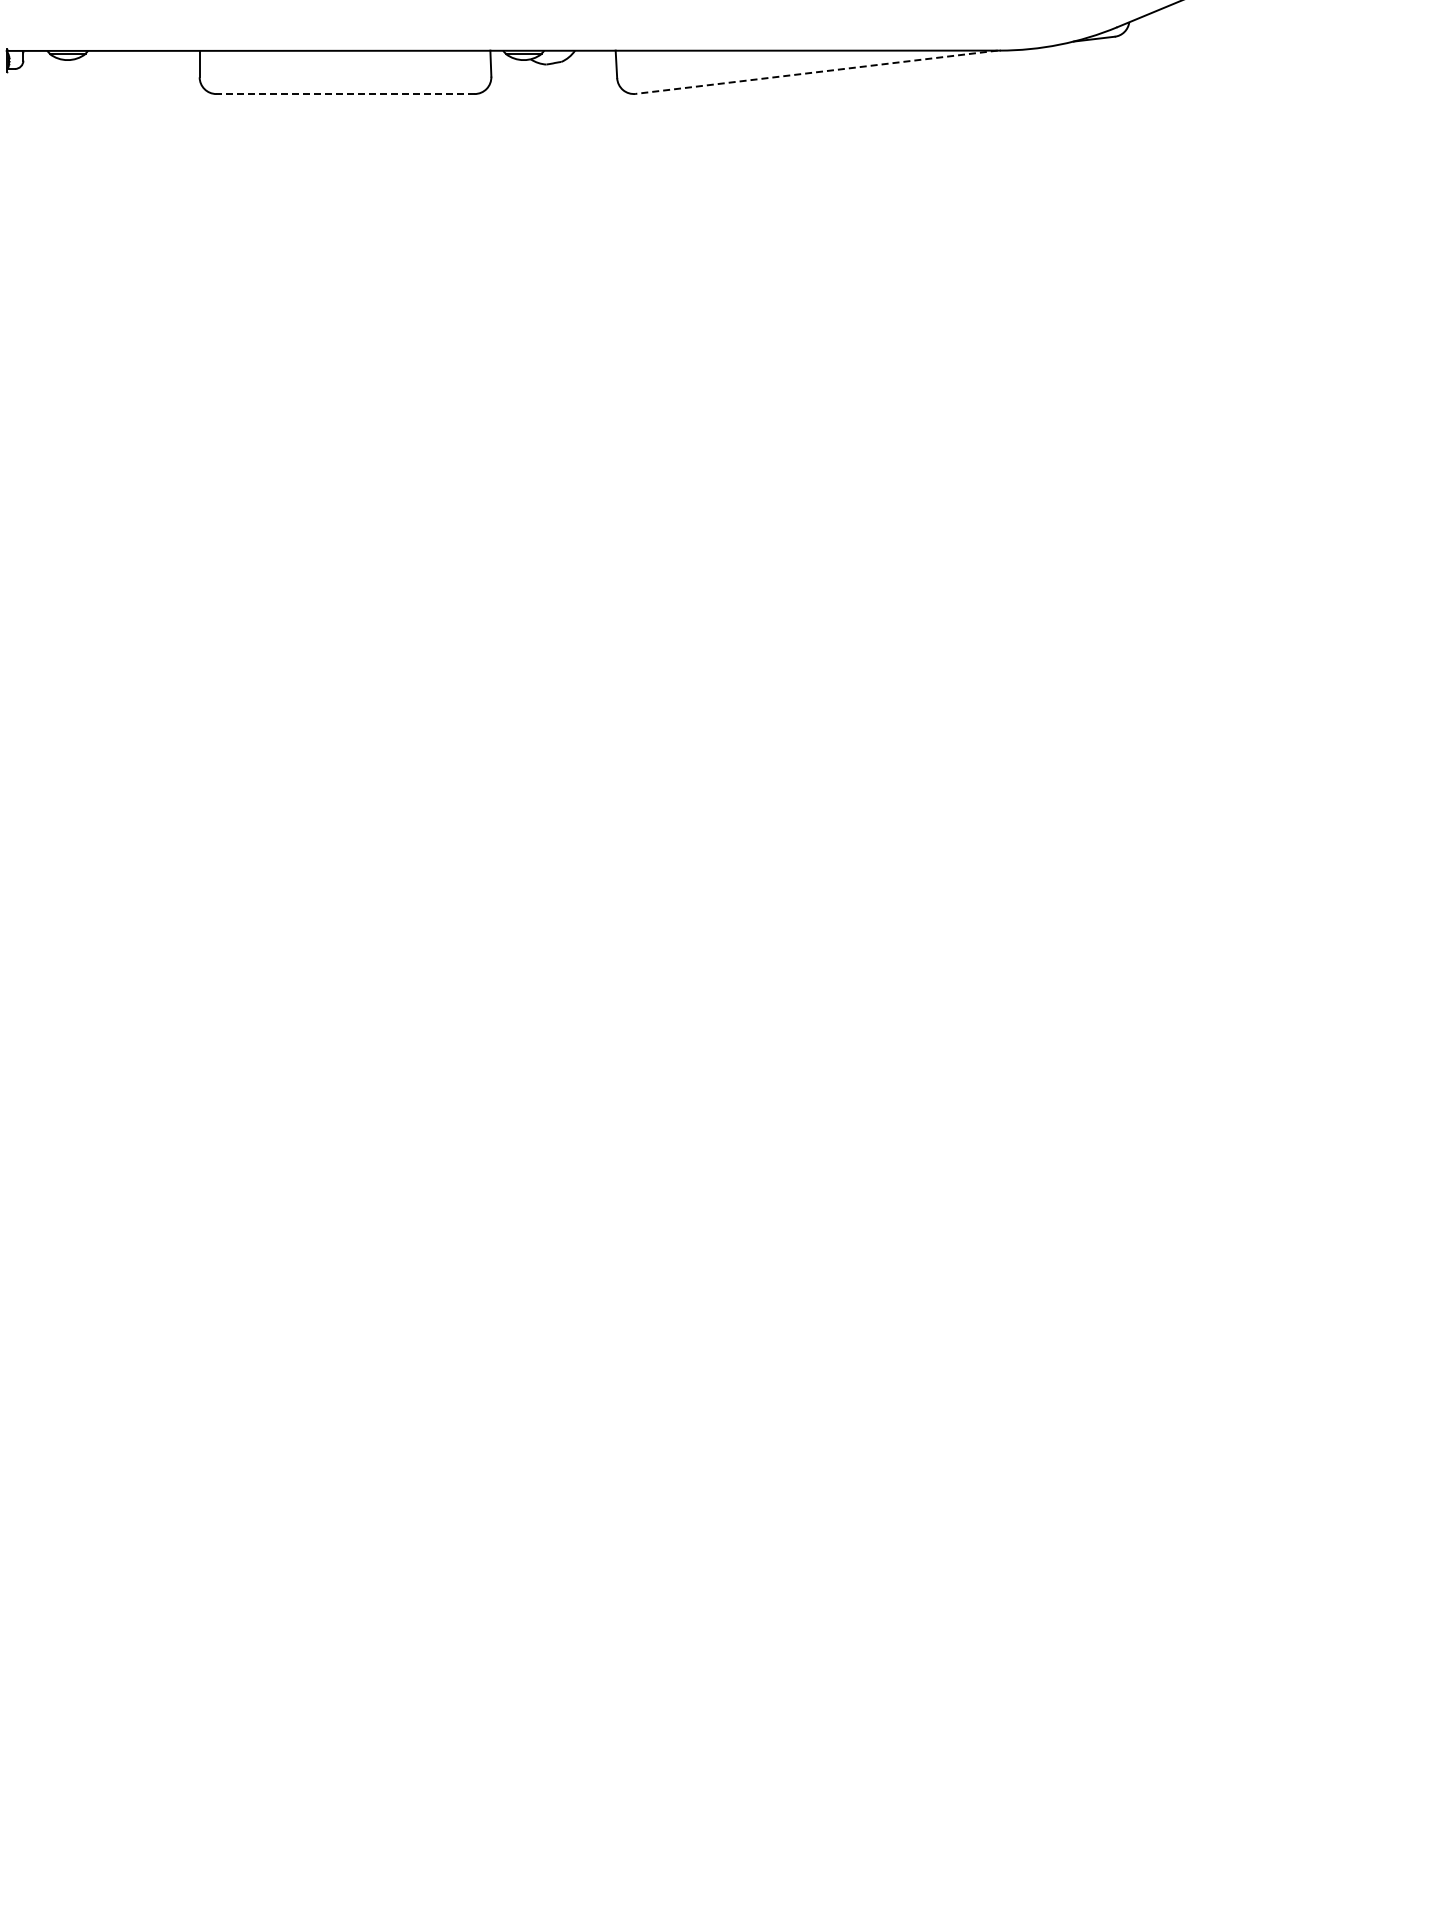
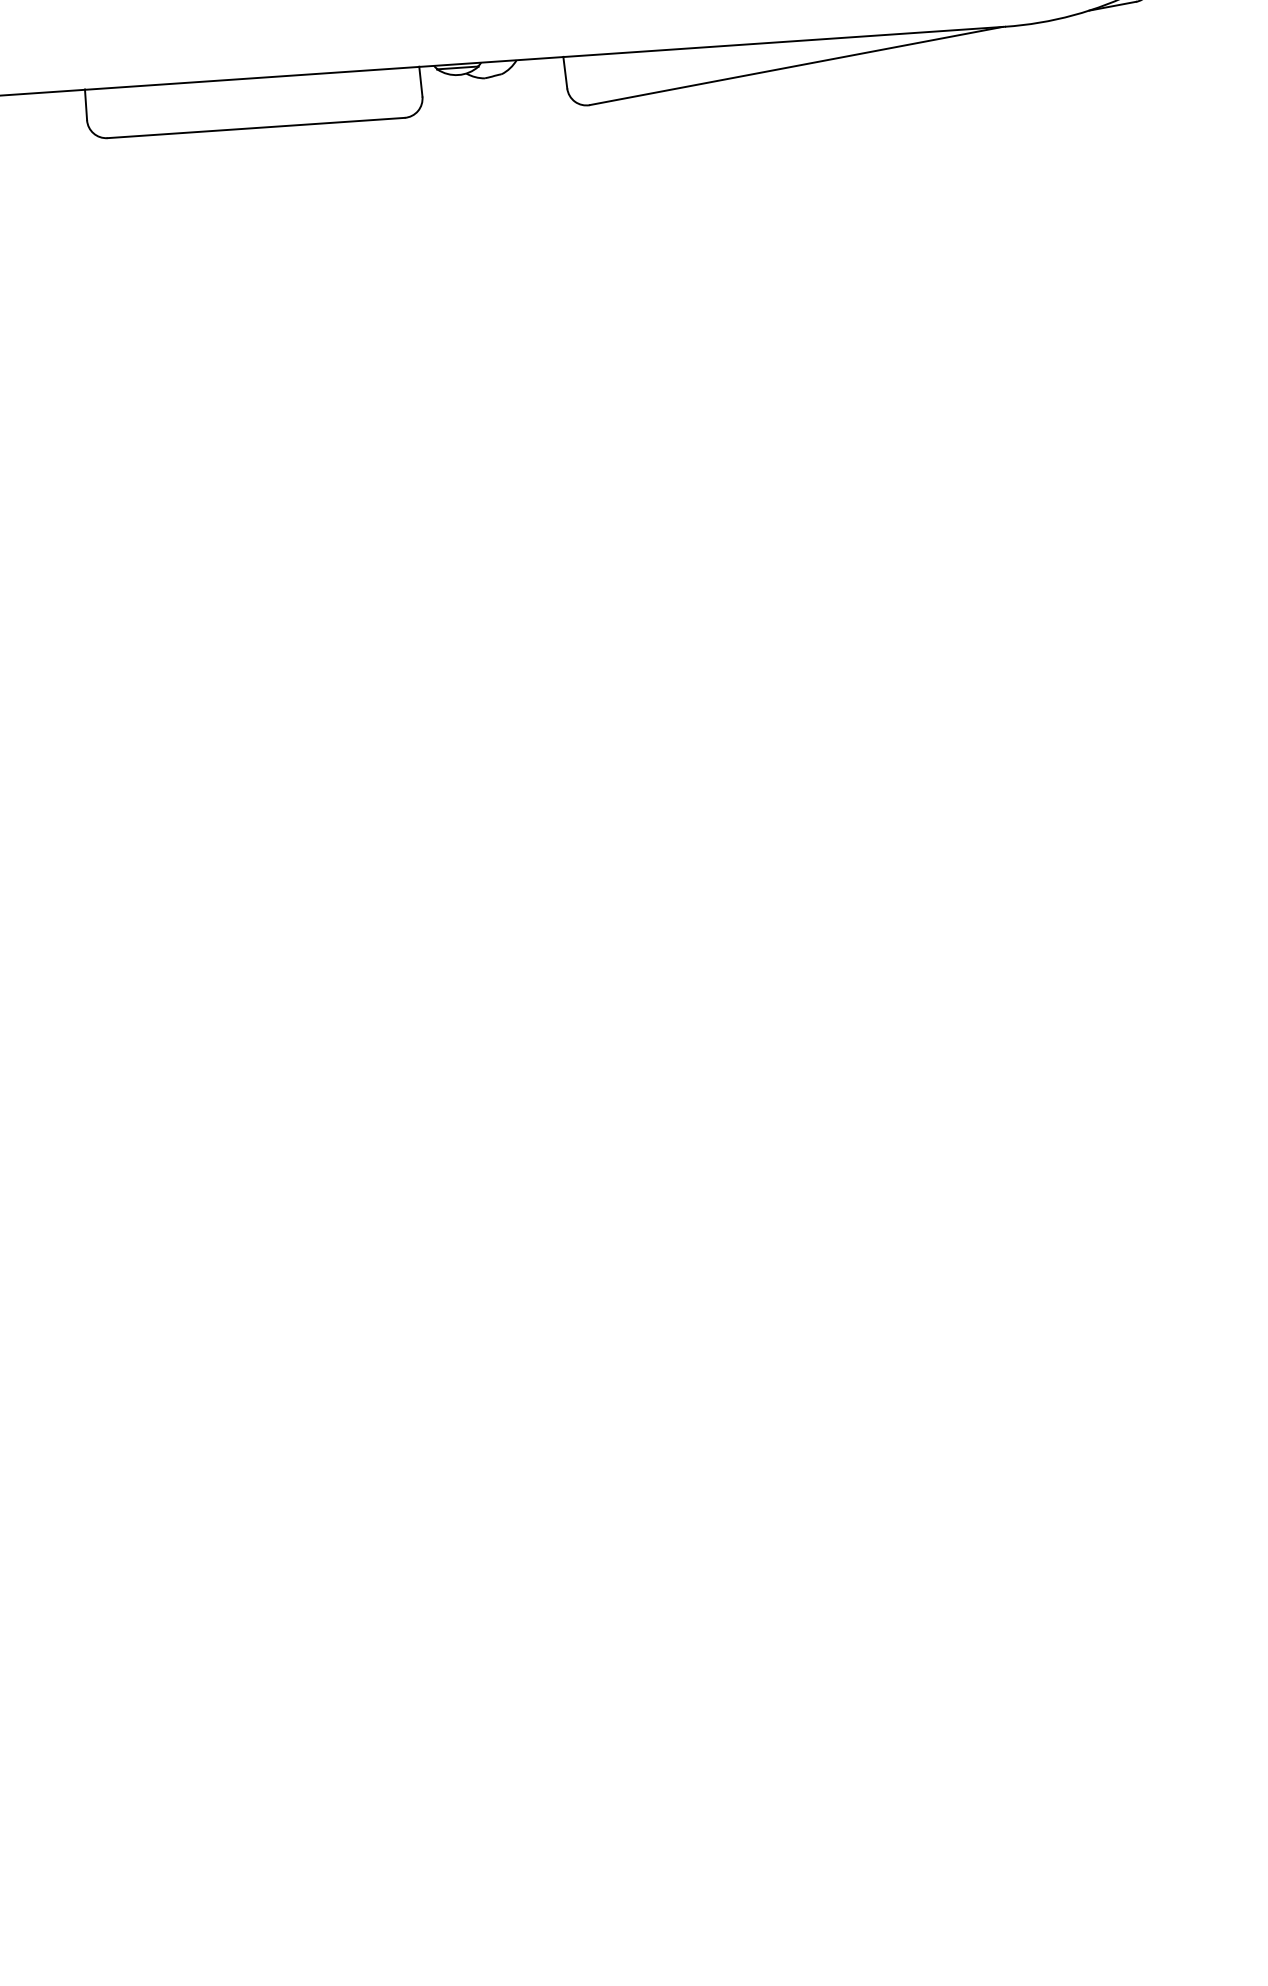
line: (816, 72) -> (796, 66), dashed -> solid
line: (345, 94) -> (256, 128), dashed -> solid

